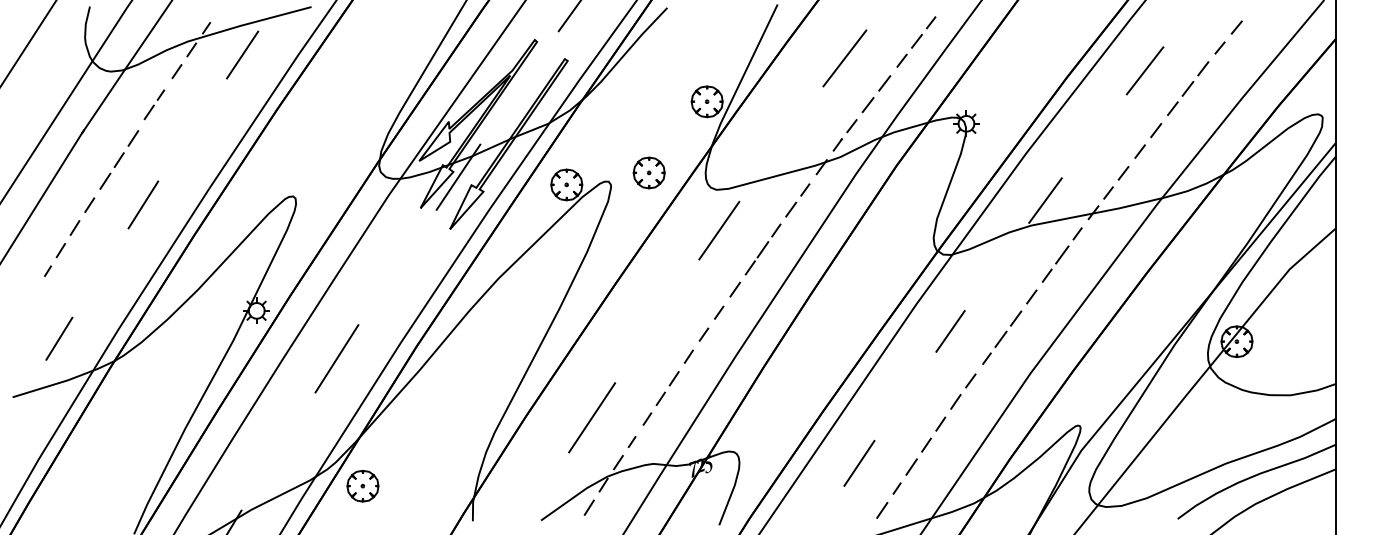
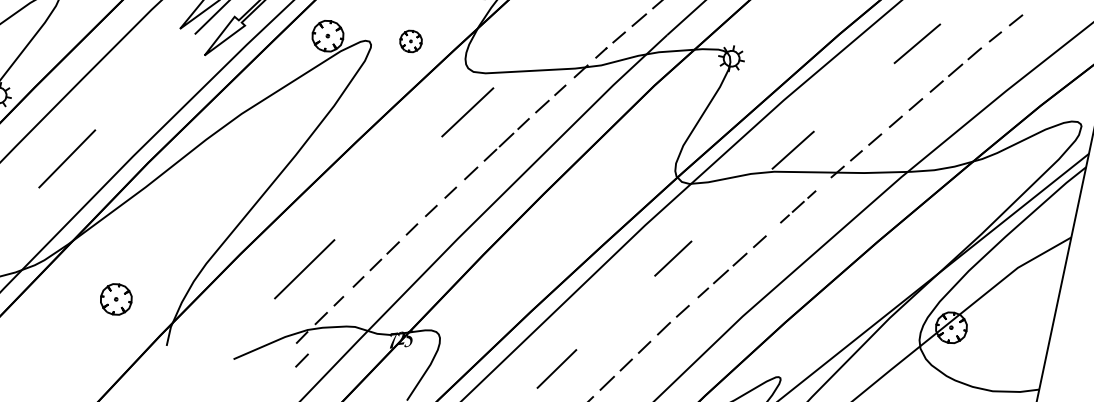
part: (648, 172) -> (410, 40), size x0.7
part: (1061, 254) -> (797, 206), size x0.7
part: (362, 485) -> (115, 298), moved
line: (588, 507) -> (301, 360), moved

